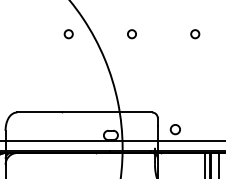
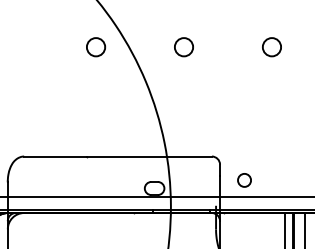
circle: (68, 34) -> (95, 47), size x1.6
circle: (131, 34) -> (183, 47), size x1.6
circle: (195, 34) -> (272, 47), size x1.6

